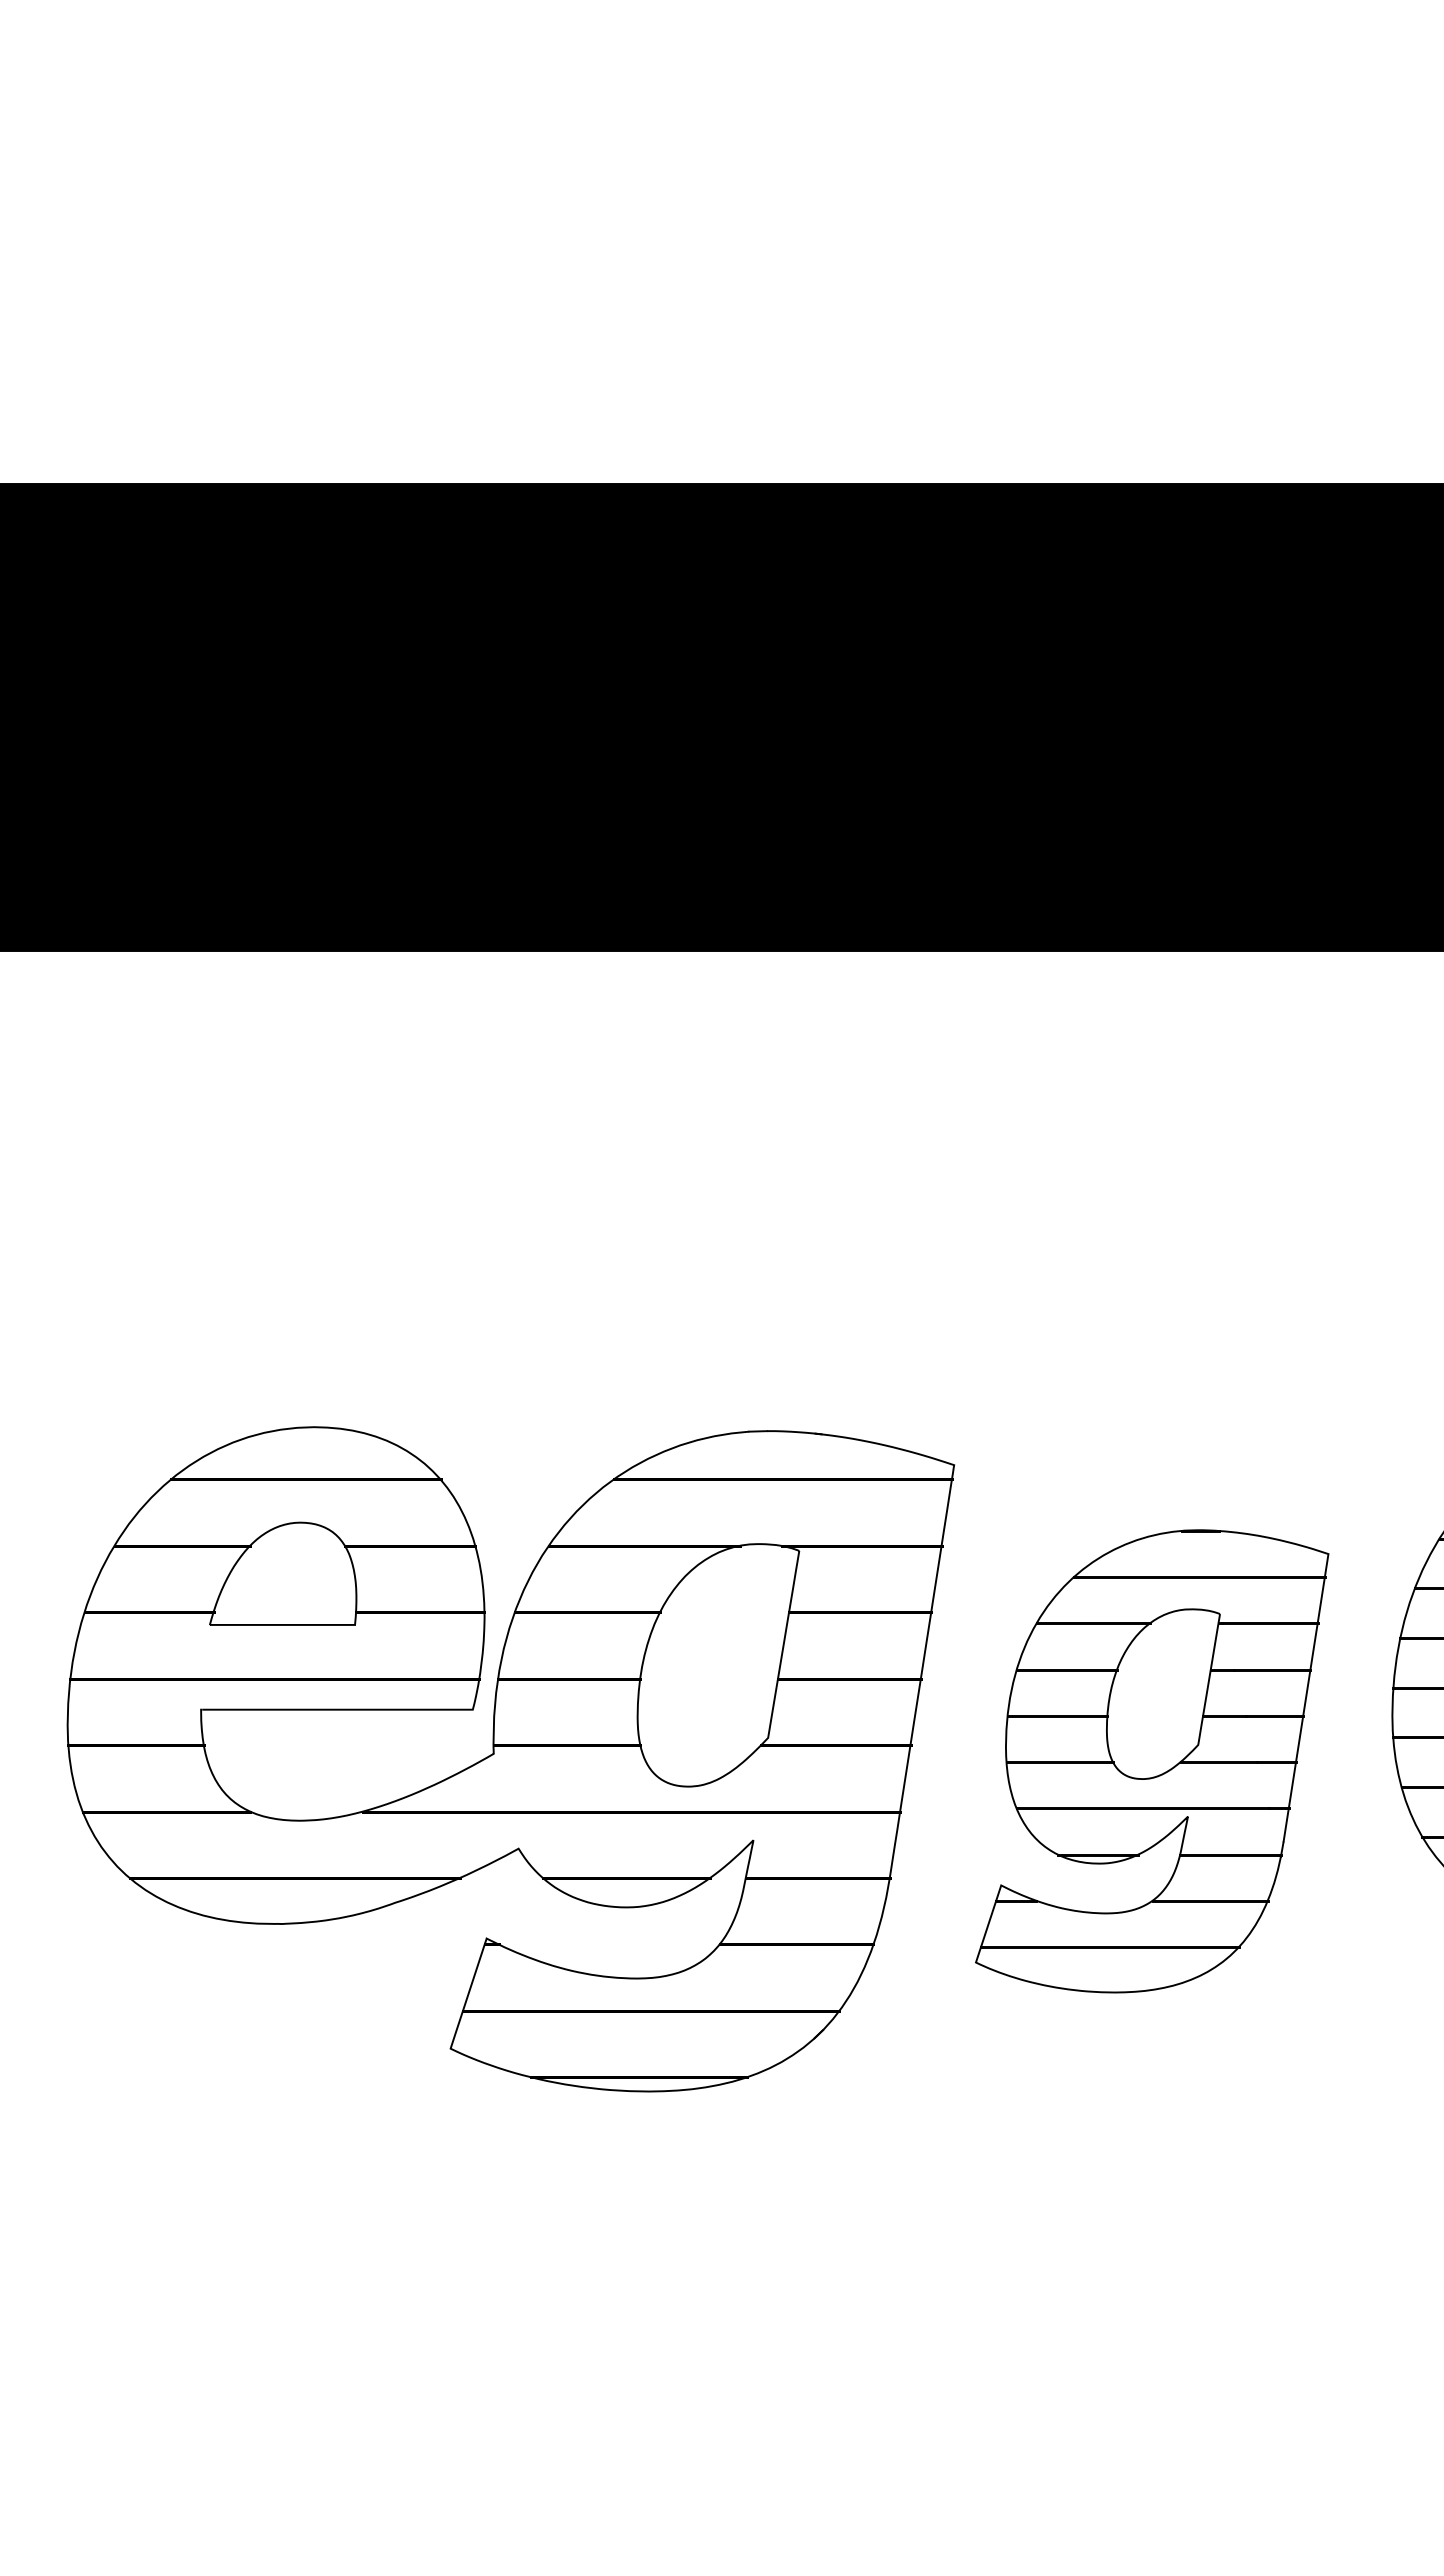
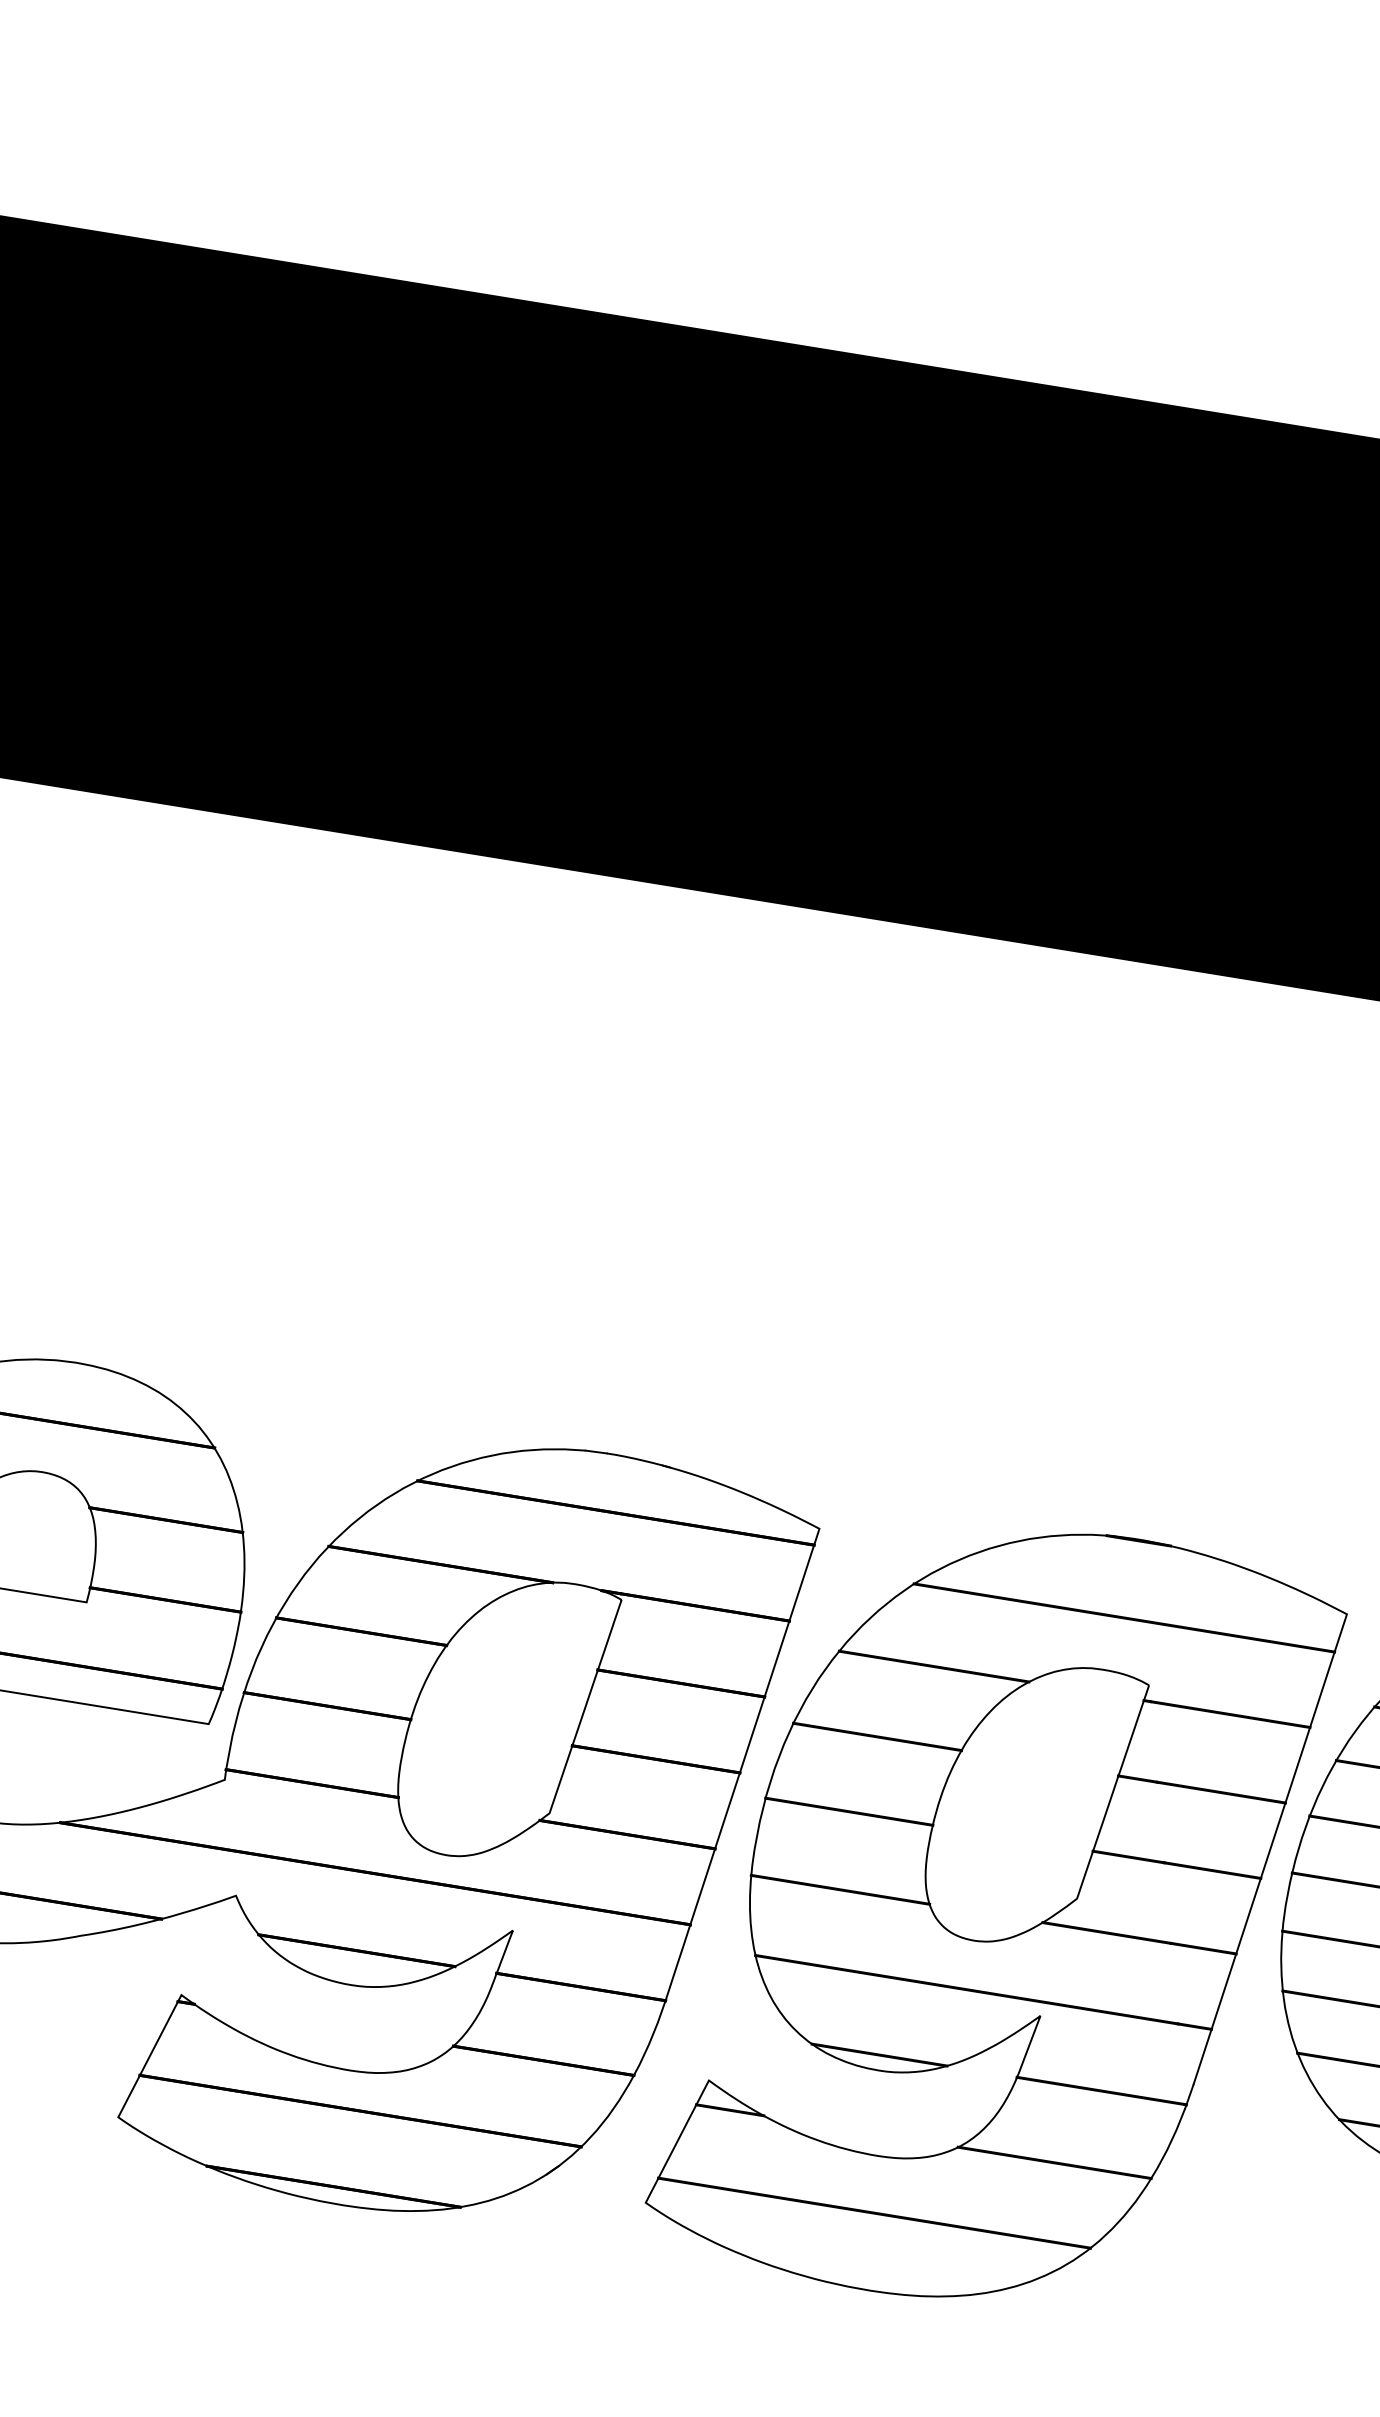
part: (1151, 1761) -> (994, 1913), size x1.43

